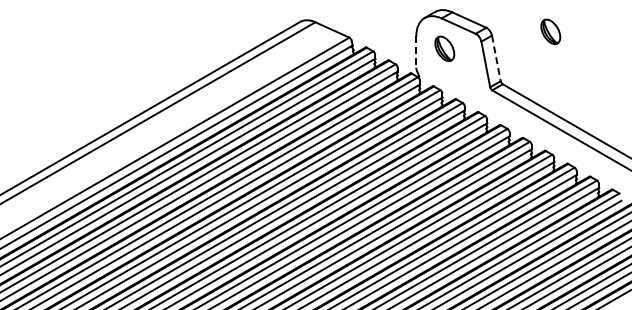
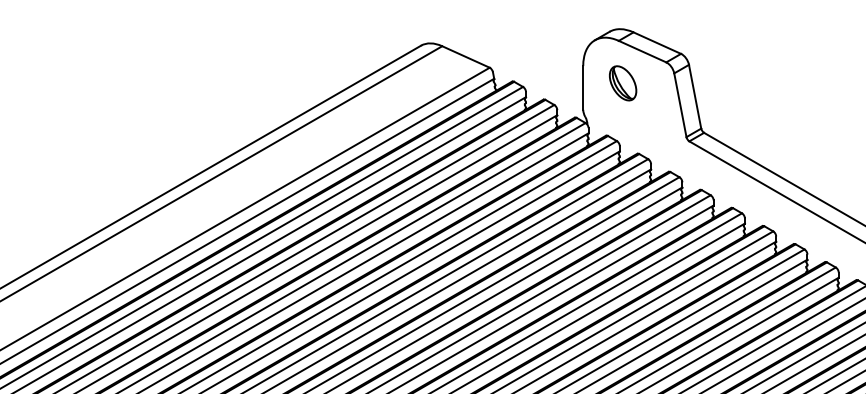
part: (550, 31) -> (770, 59), removed
line: (416, 52) -> (583, 88), dashed -> solid
line: (496, 58) -> (695, 96), dashed -> solid

